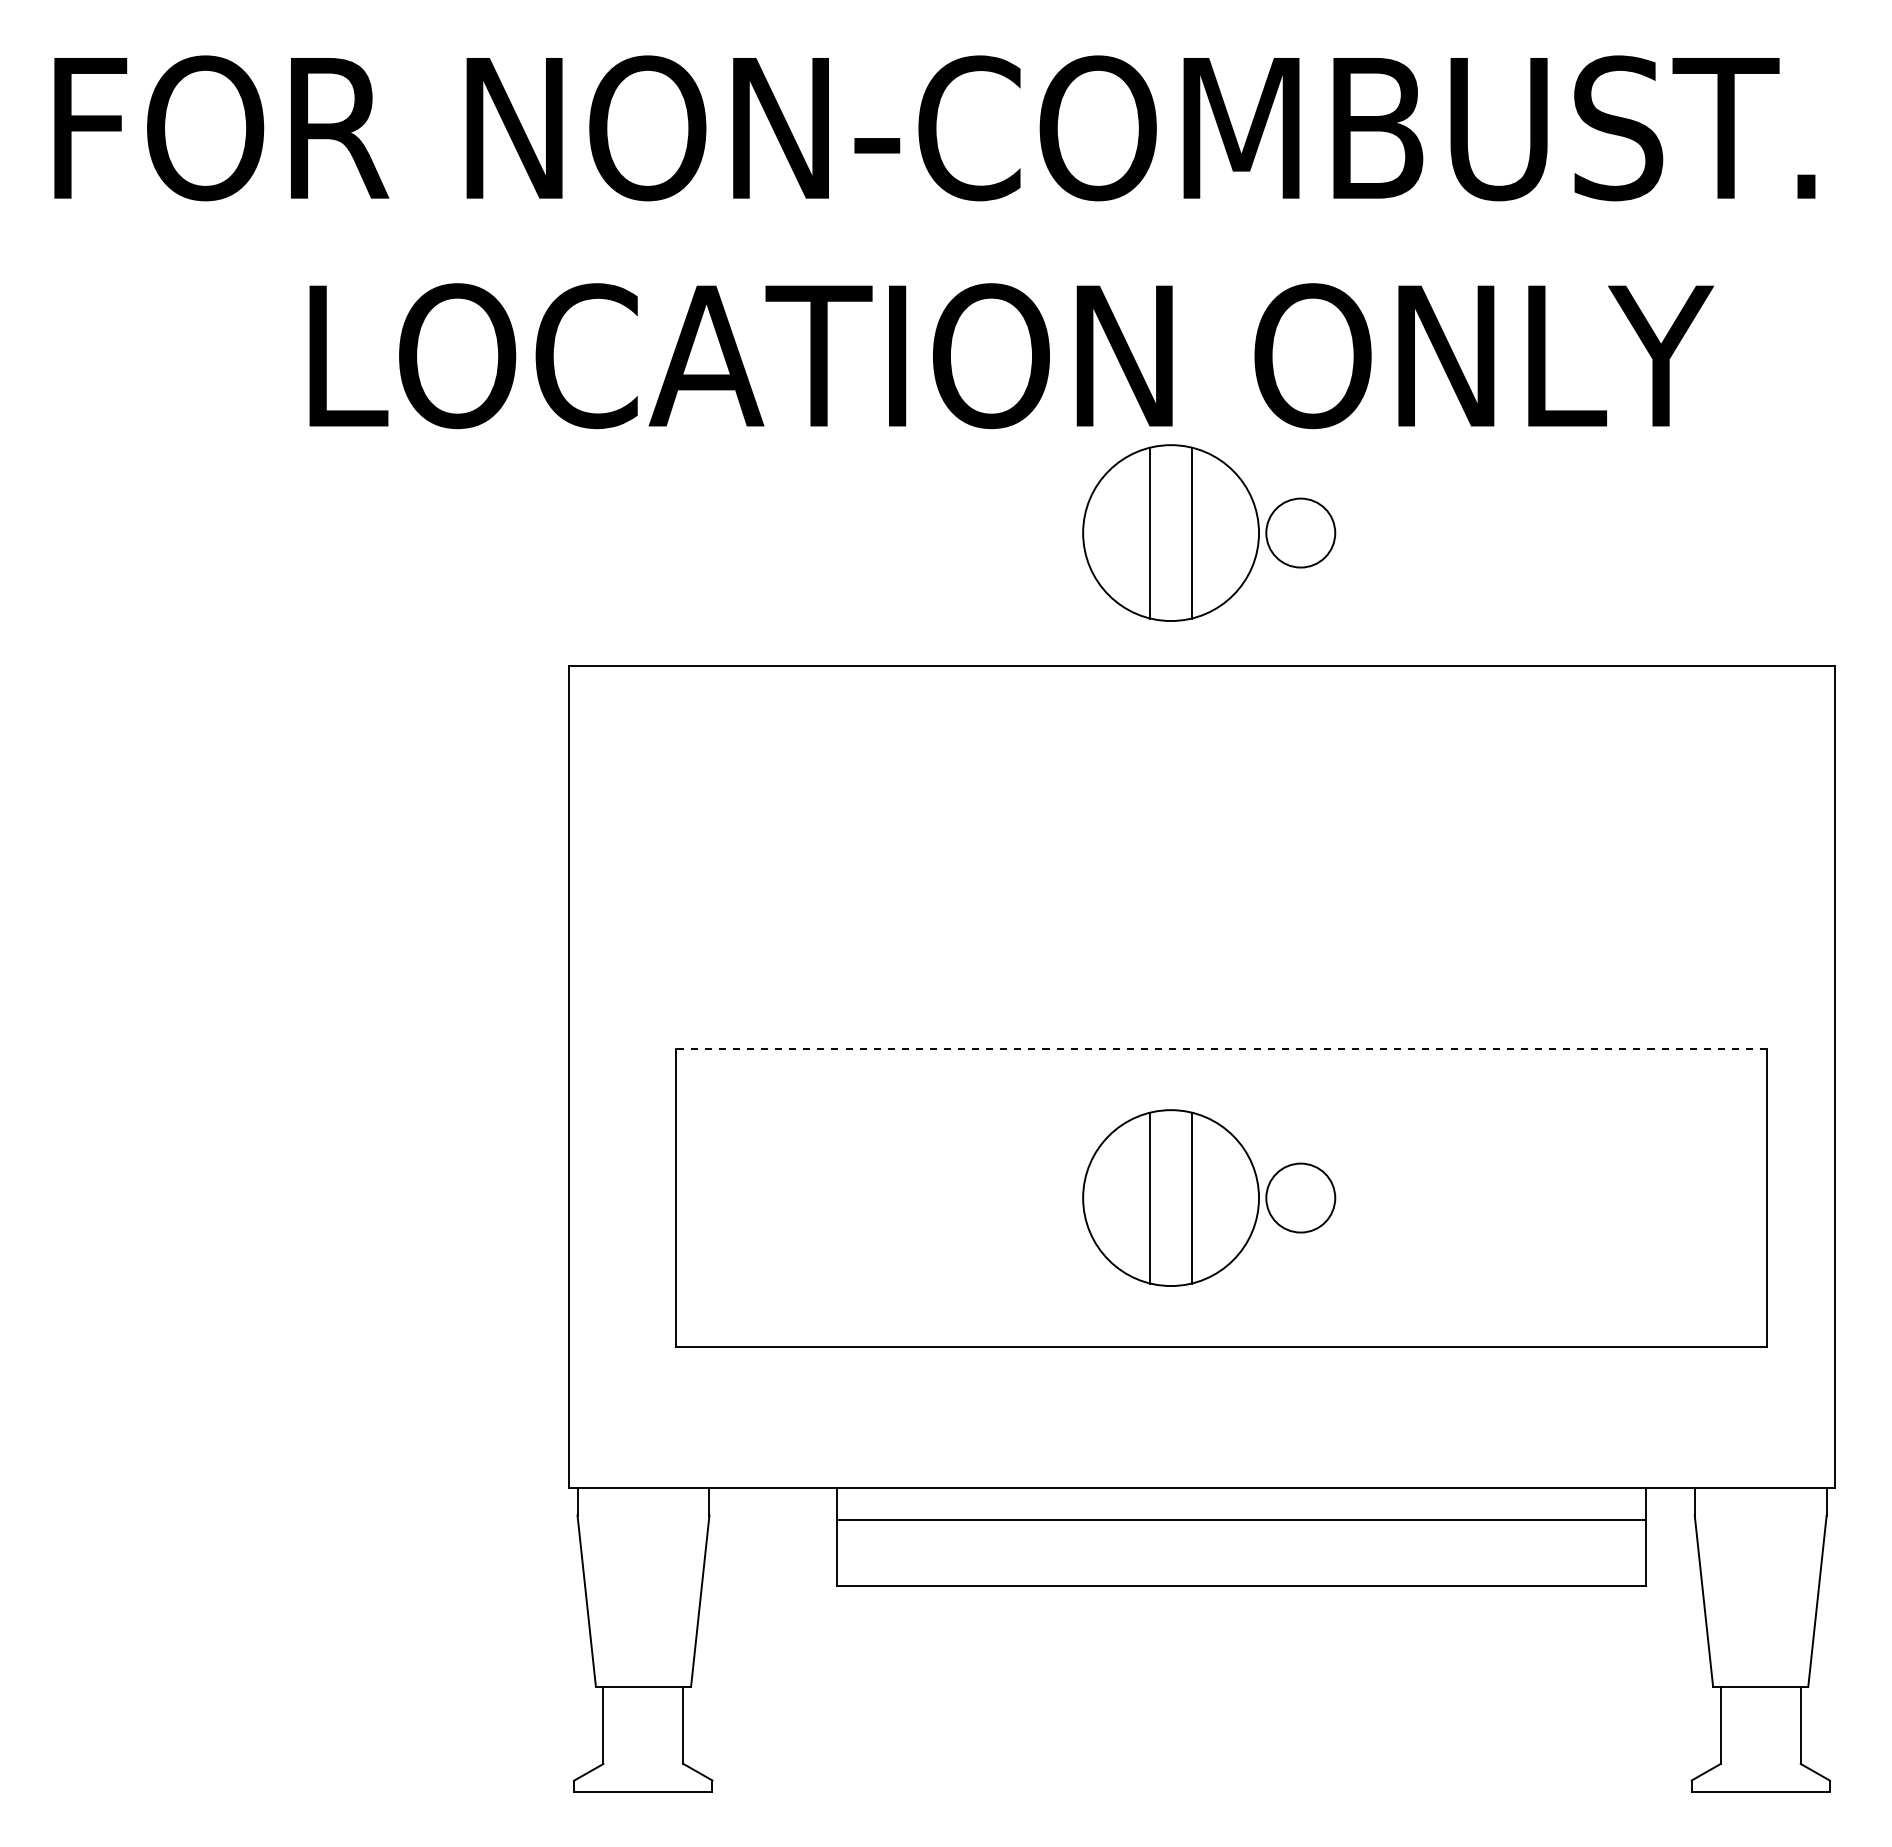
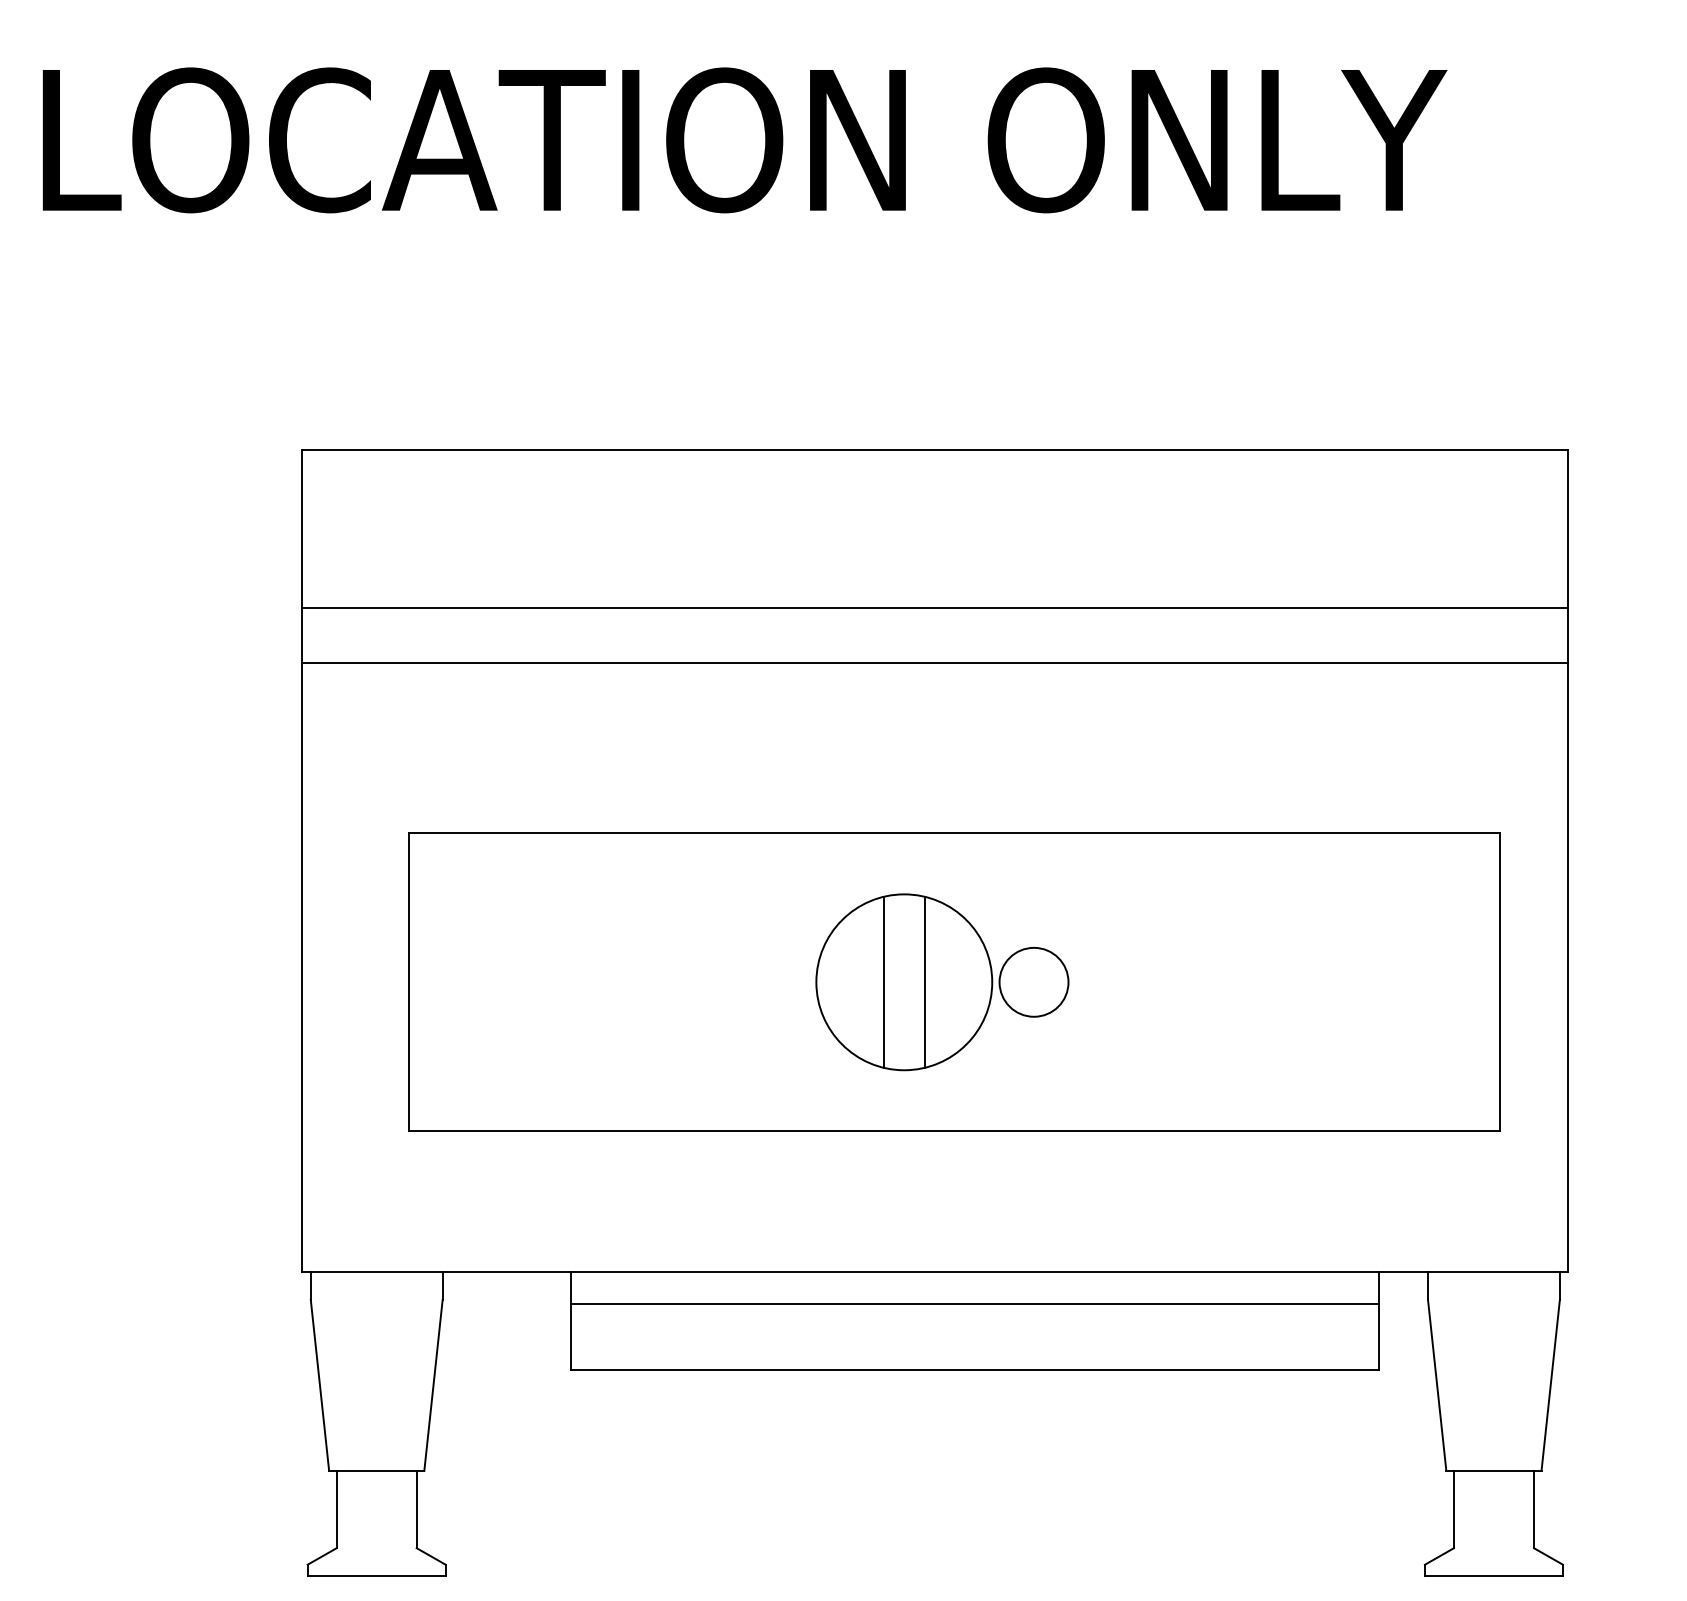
part: (1209, 532) -> (942, 316), removed
line: (1201, 823) -> (934, 607), added
line: (1201, 878) -> (934, 662), added
line: (1221, 1049) -> (954, 833), dashed -> solid

